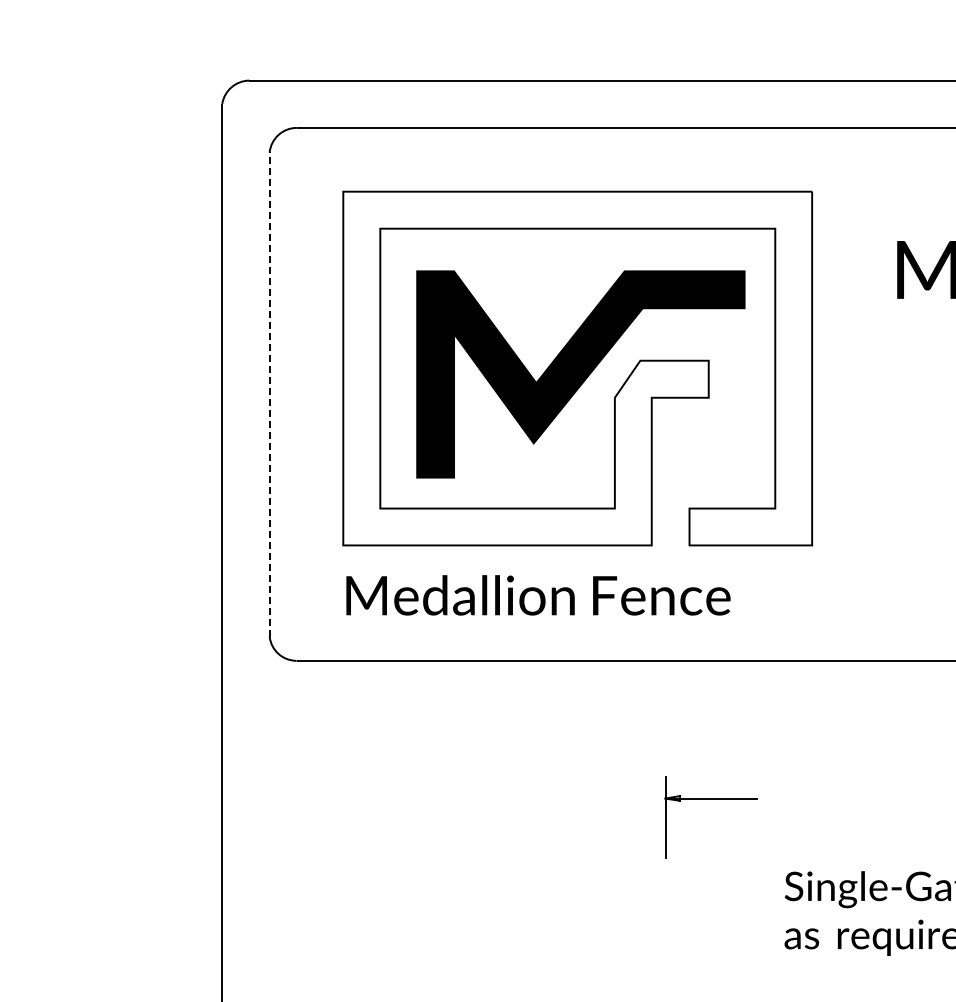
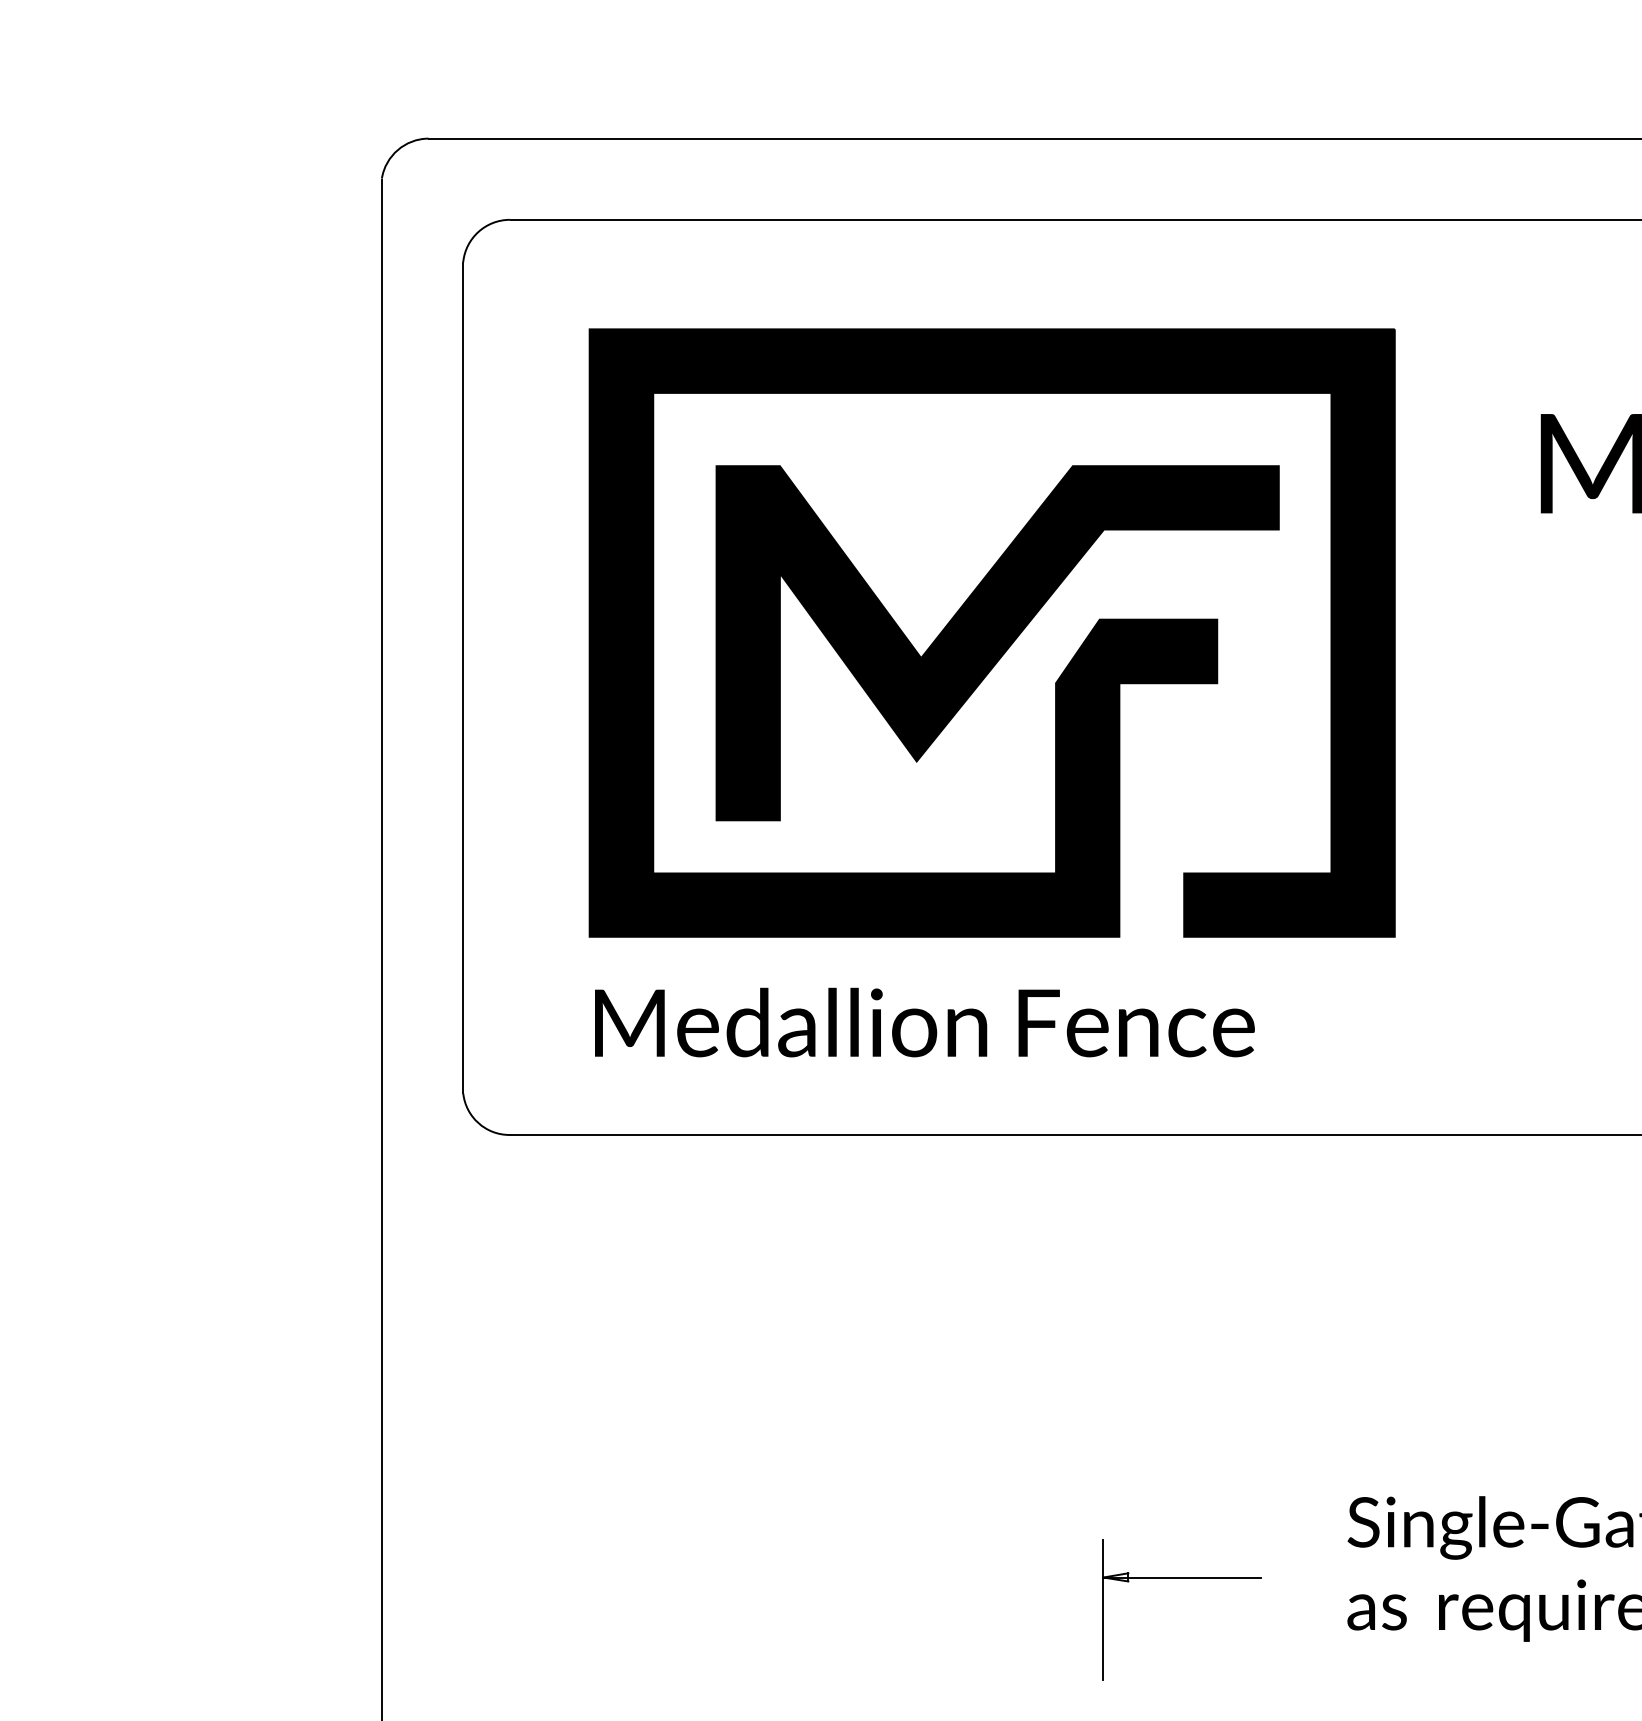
fill: (577, 368) -> (991, 632), added
line: (269, 394) -> (462, 677), dashed -> solid
part: (710, 799) -> (1180, 1579), moved

